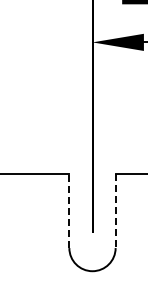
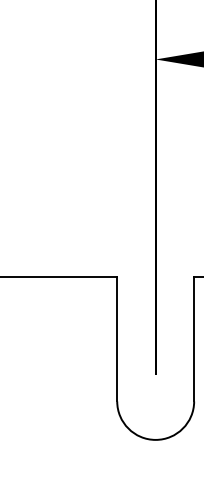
line: (69, 210) -> (117, 338), dashed -> solid
line: (115, 211) -> (193, 340), dashed -> solid

